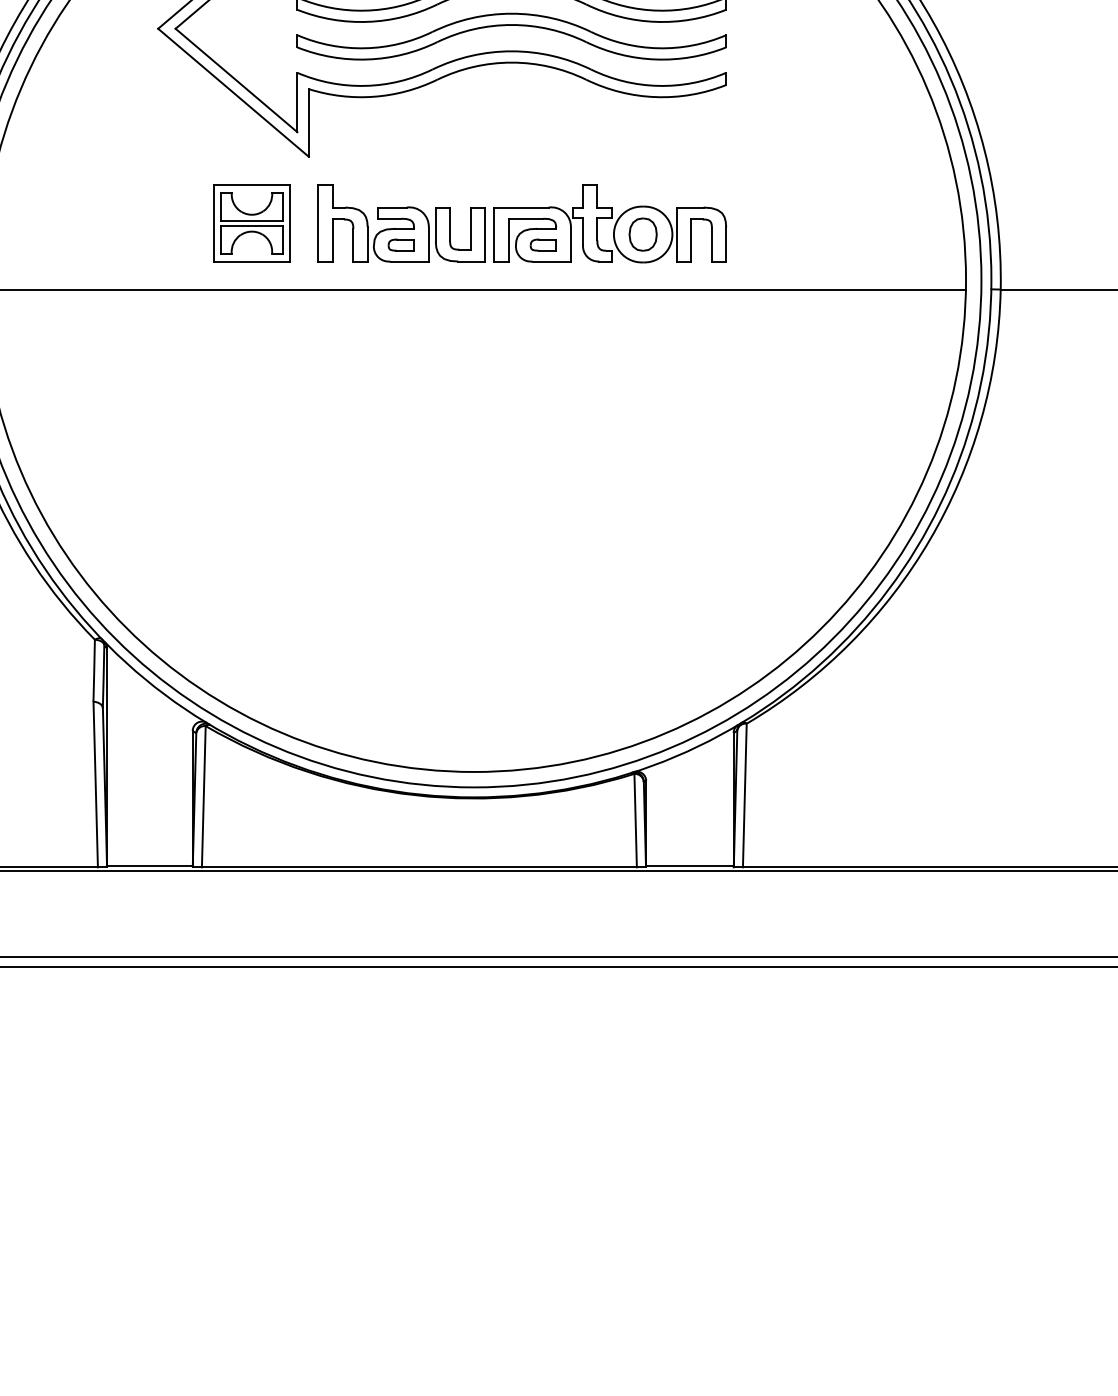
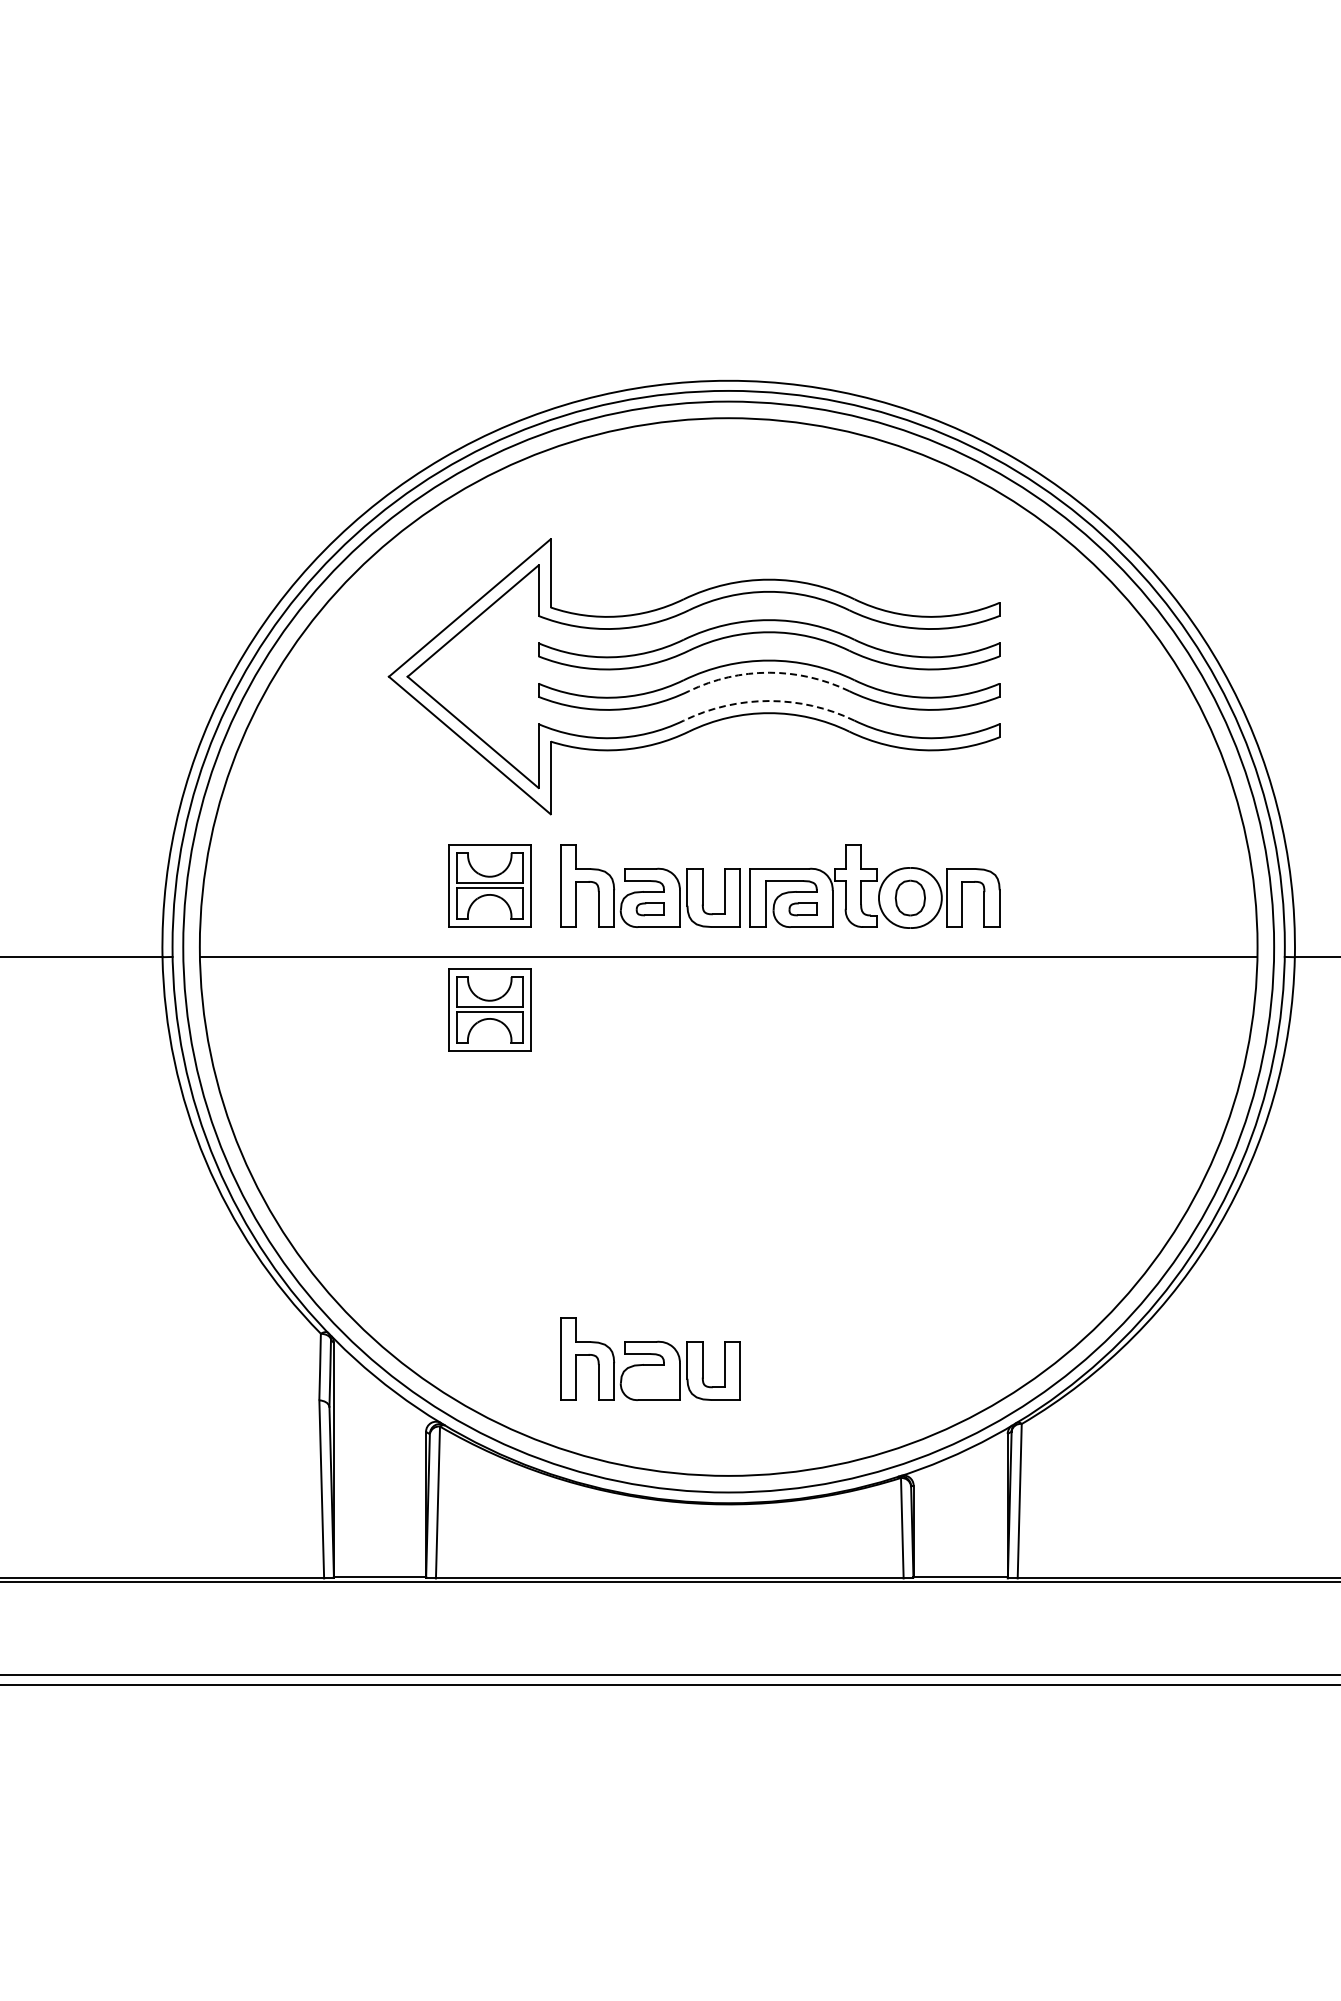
arc: (512, 24) -> (769, 672), solid -> dashed
arc: (512, 51) -> (769, 701), solid -> dashed
part: (251, 338) -> (489, 1009), added
part: (401, 662) -> (650, 1358), added

